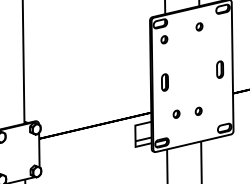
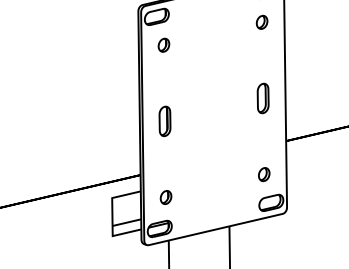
part: (199, 26) -> (262, 21), moved
part: (198, 110) -> (263, 172), moved
part: (176, 113) -> (165, 196), moved

